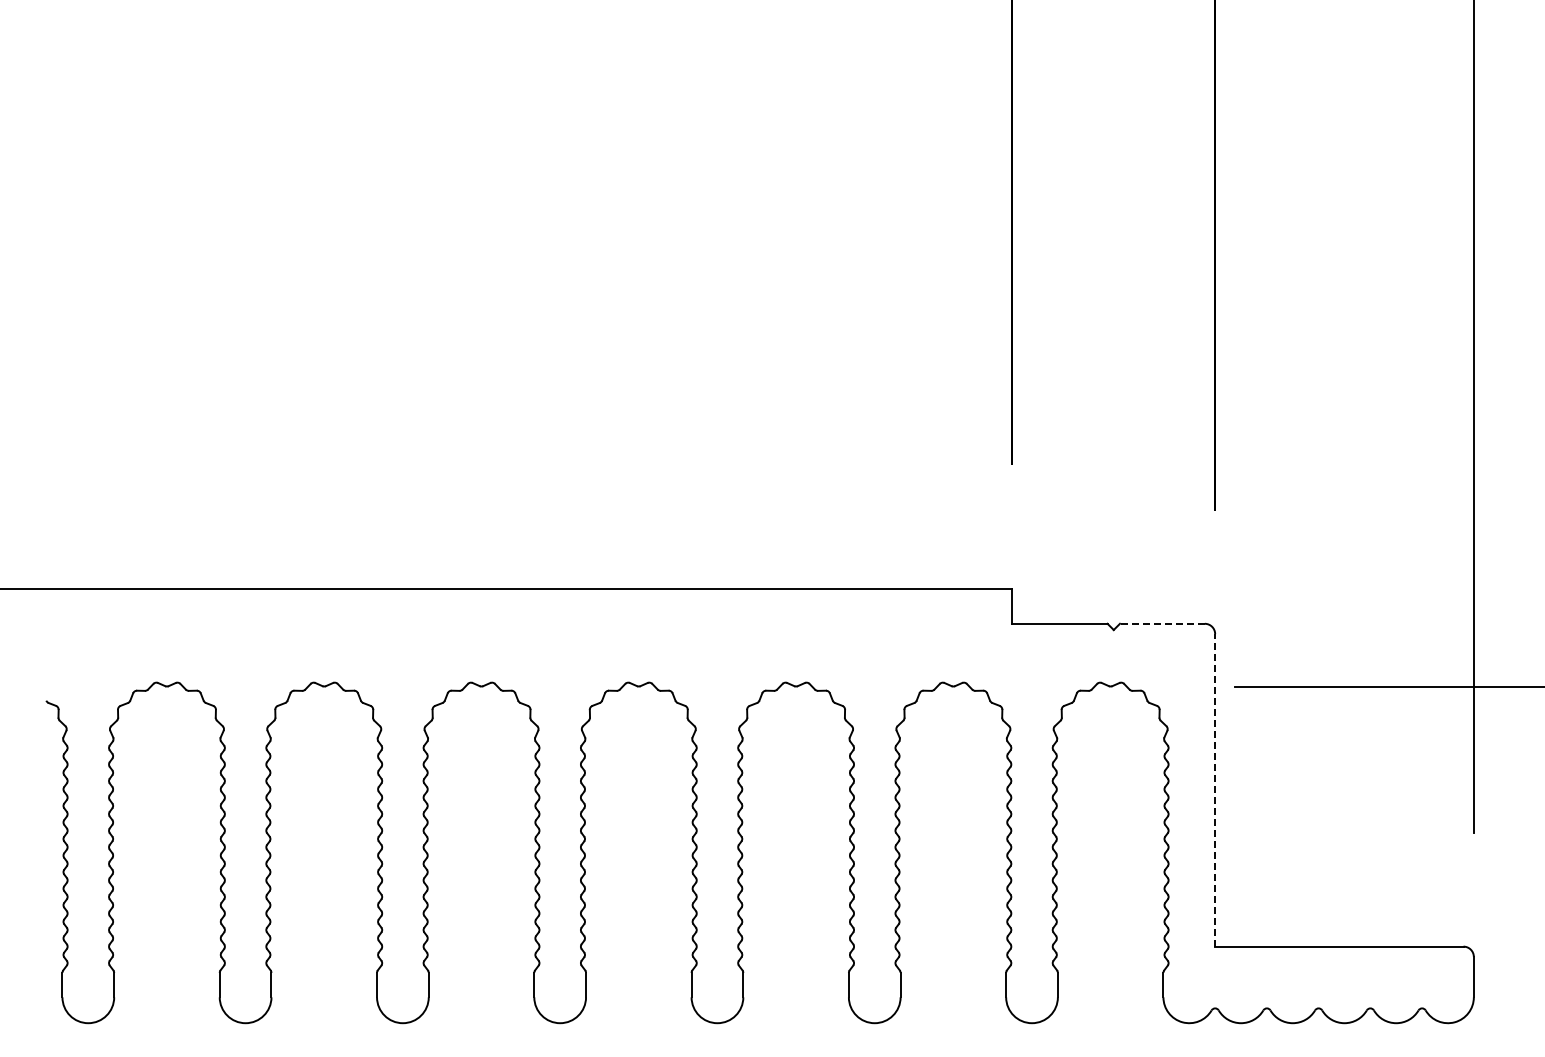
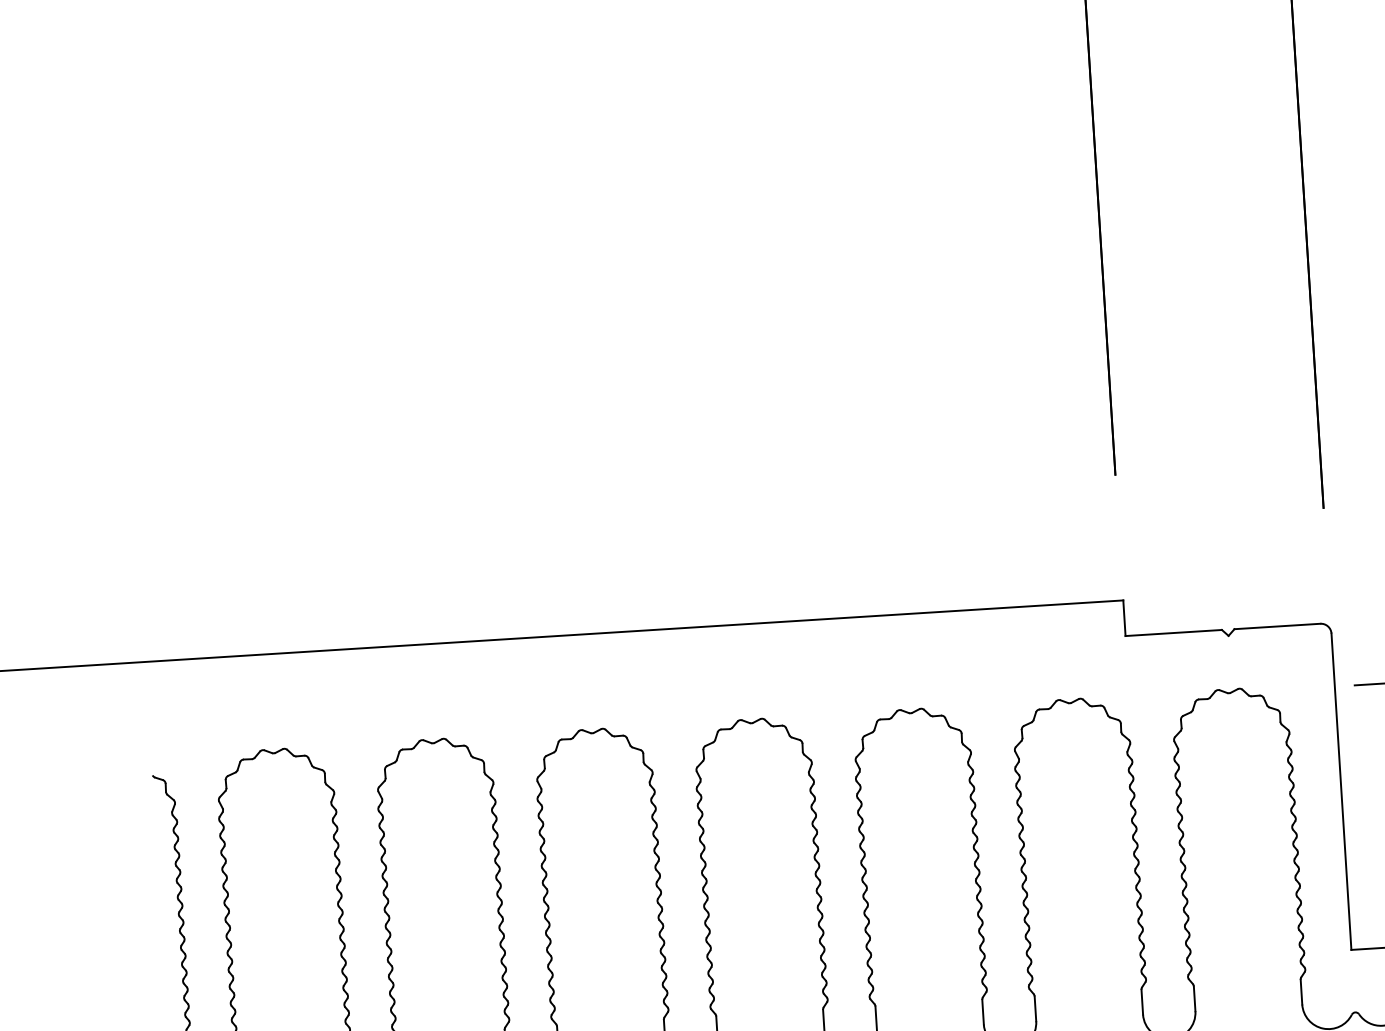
line: (1161, 623) -> (1276, 626), dashed -> solid
line: (1215, 789) -> (1341, 790), dashed -> solid

